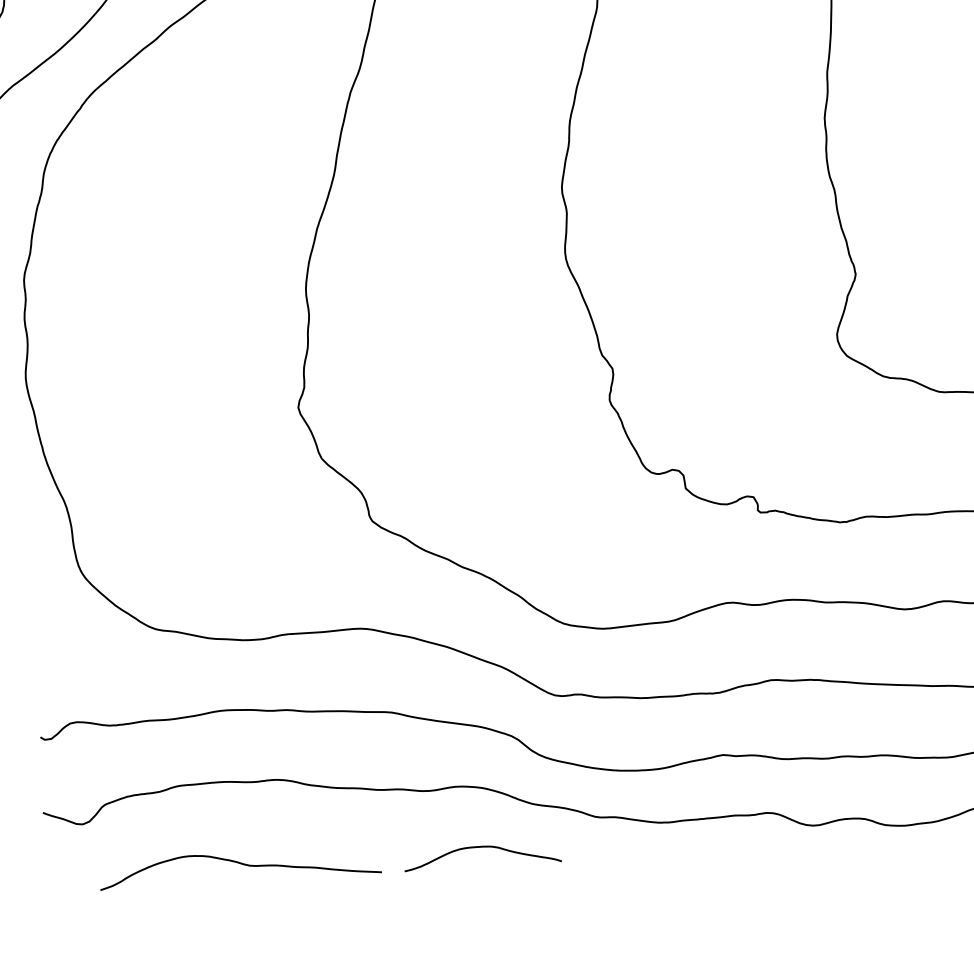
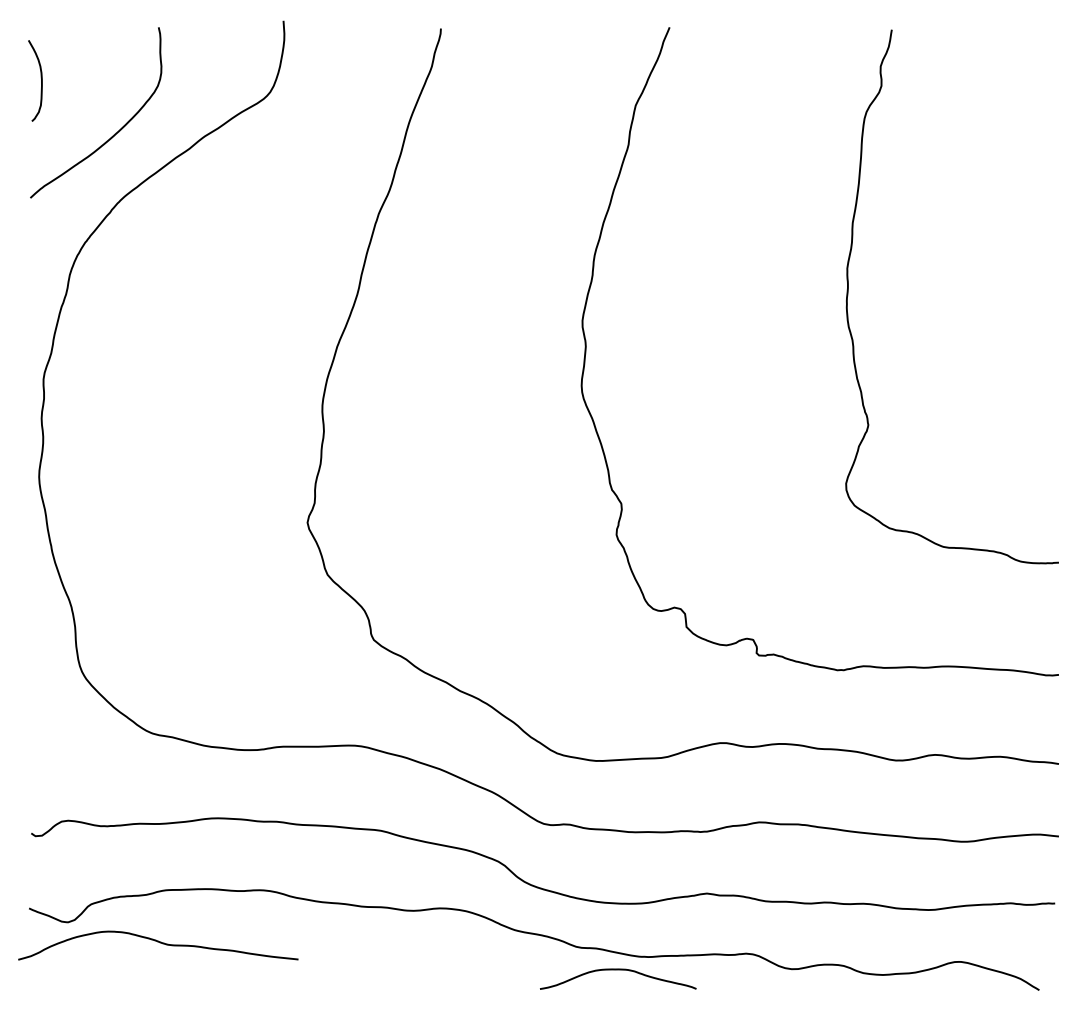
curve: (482, 847) -> (618, 970), moved
curve: (242, 864) -> (160, 943), moved

